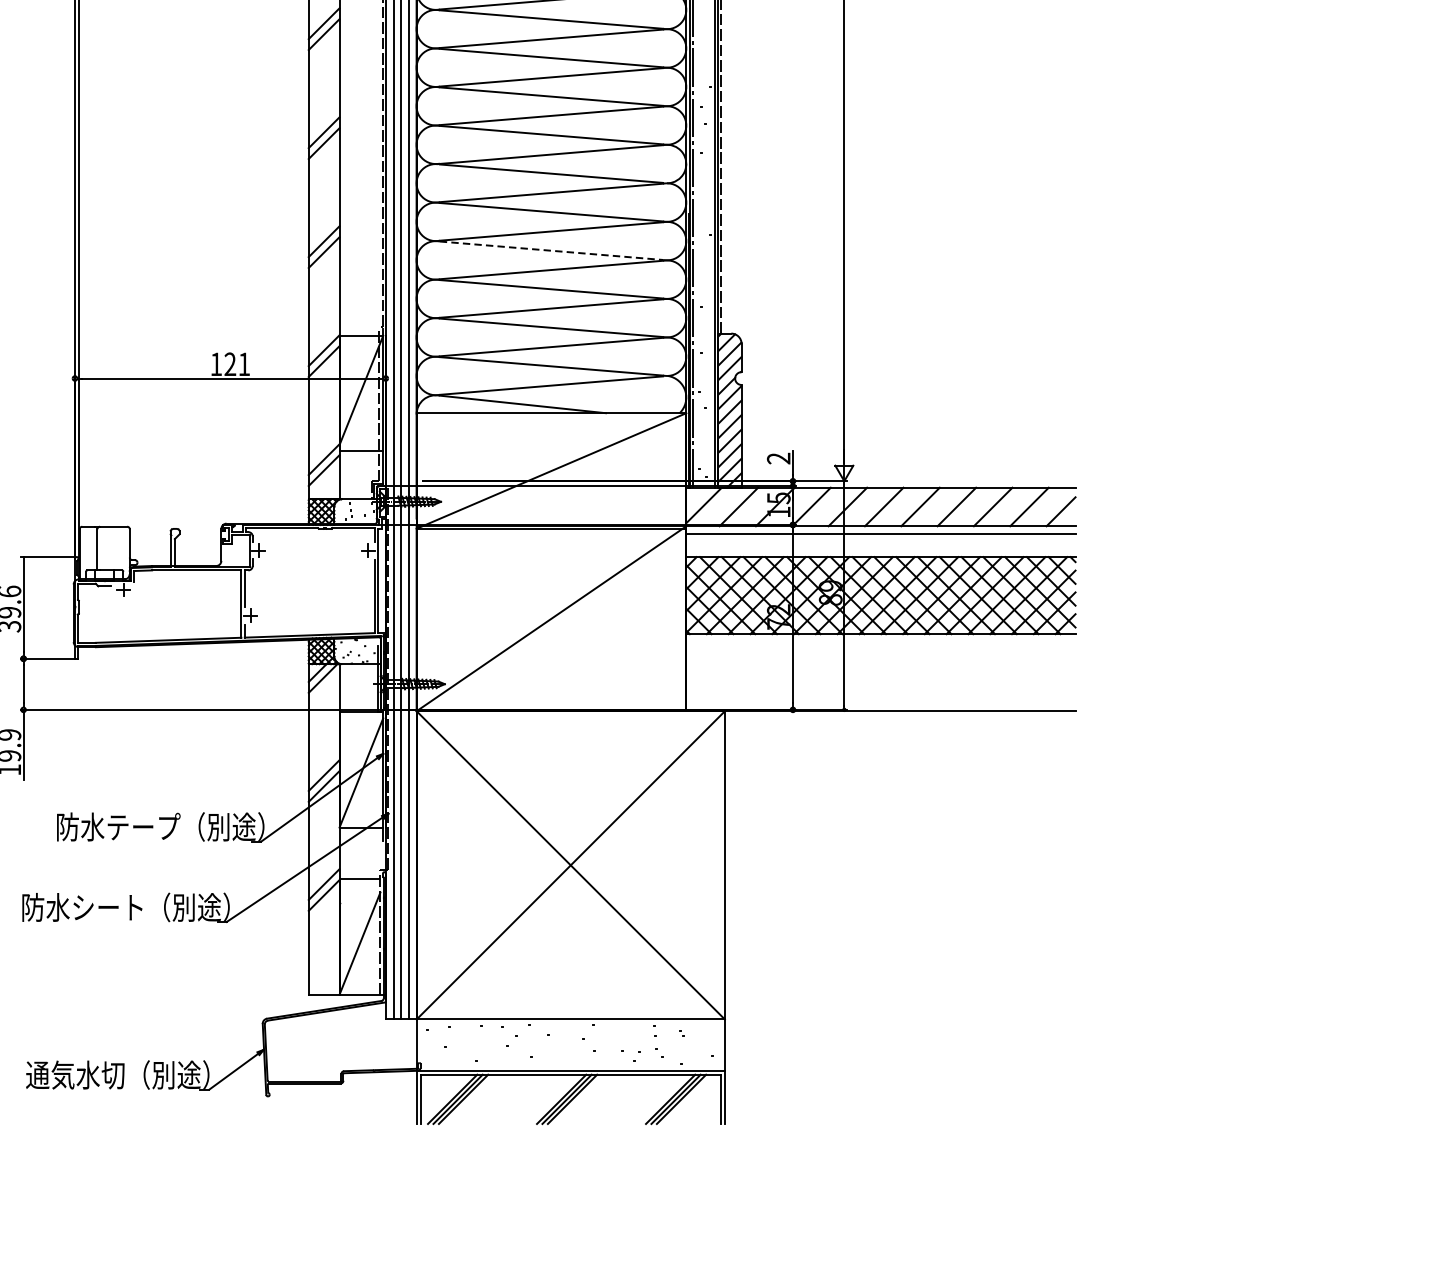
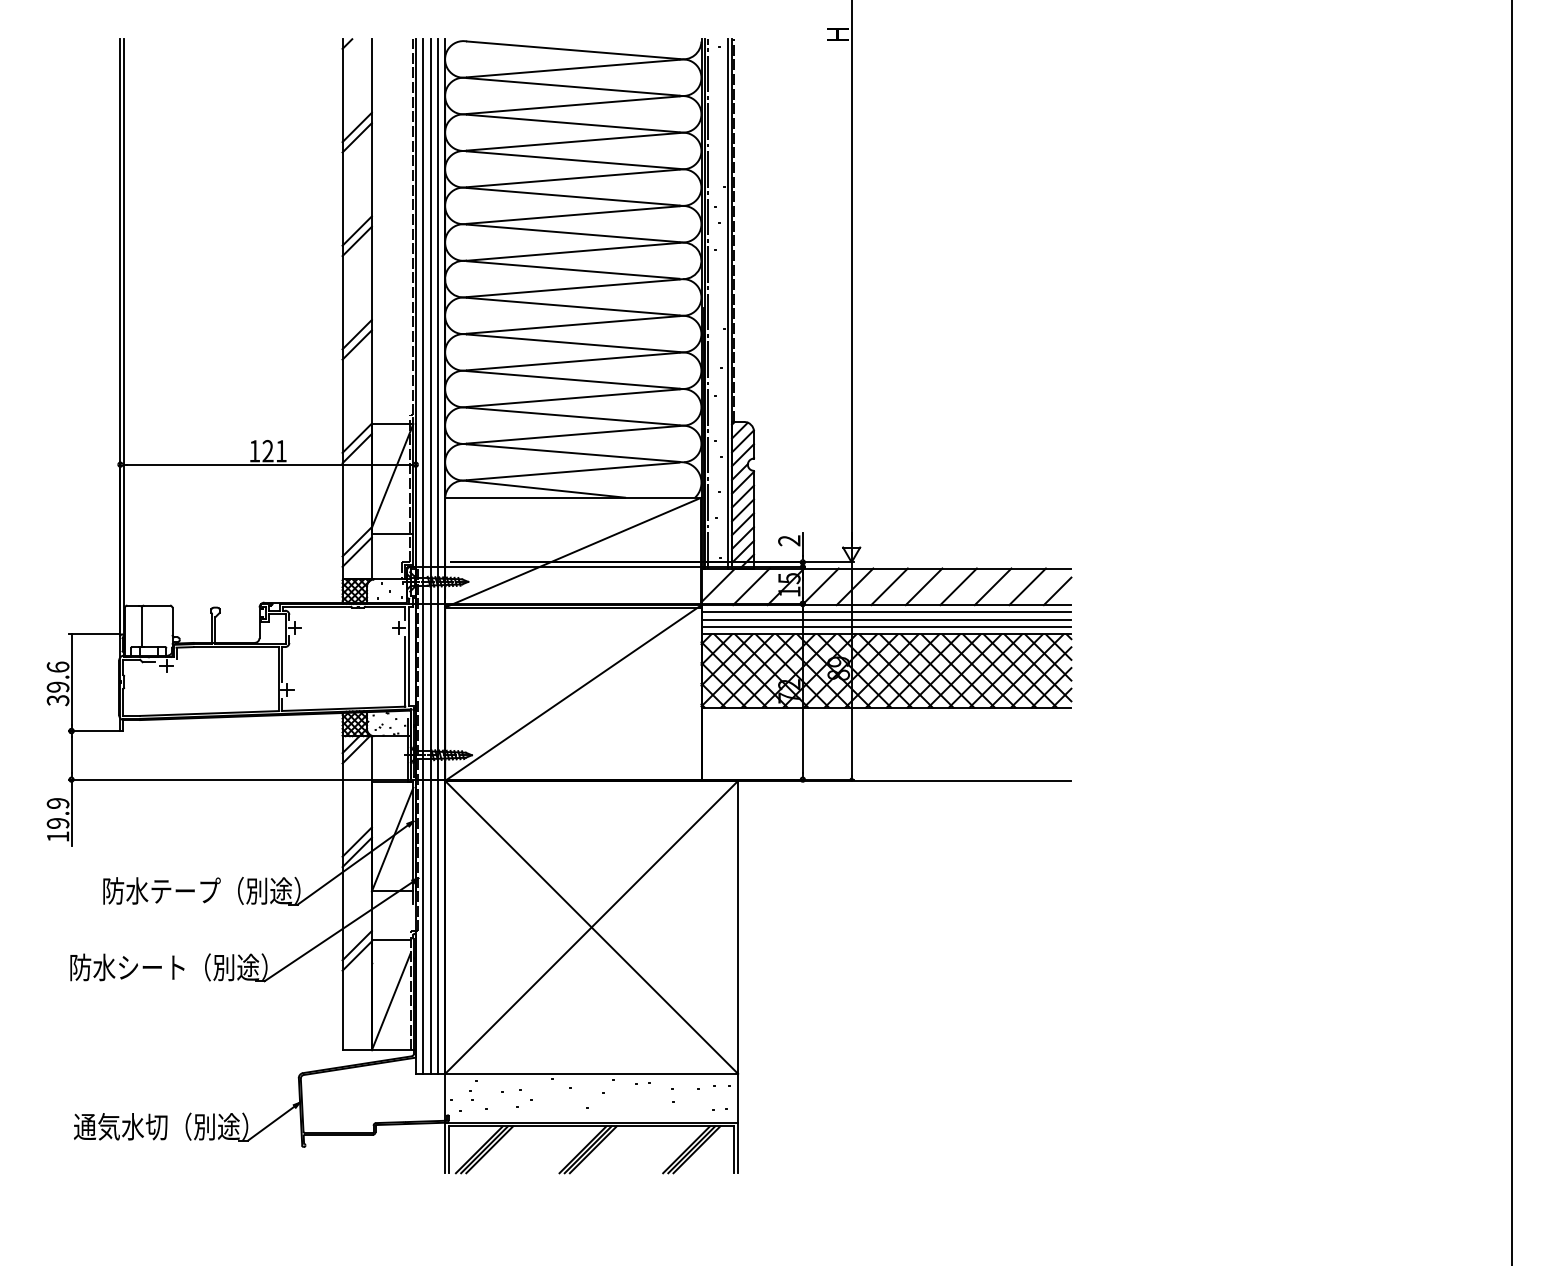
line: (551, 251) -> (573, 343), dashed -> solid
line: (880, 541) -> (886, 619), added
line: (880, 549) -> (886, 627), added

